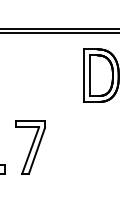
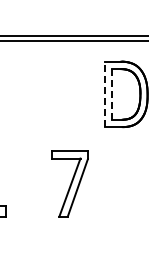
line: (84, 75) -> (104, 94), solid -> dashed
line: (89, 75) -> (111, 94), solid -> dashed
part: (30, 147) -> (69, 183), moved

